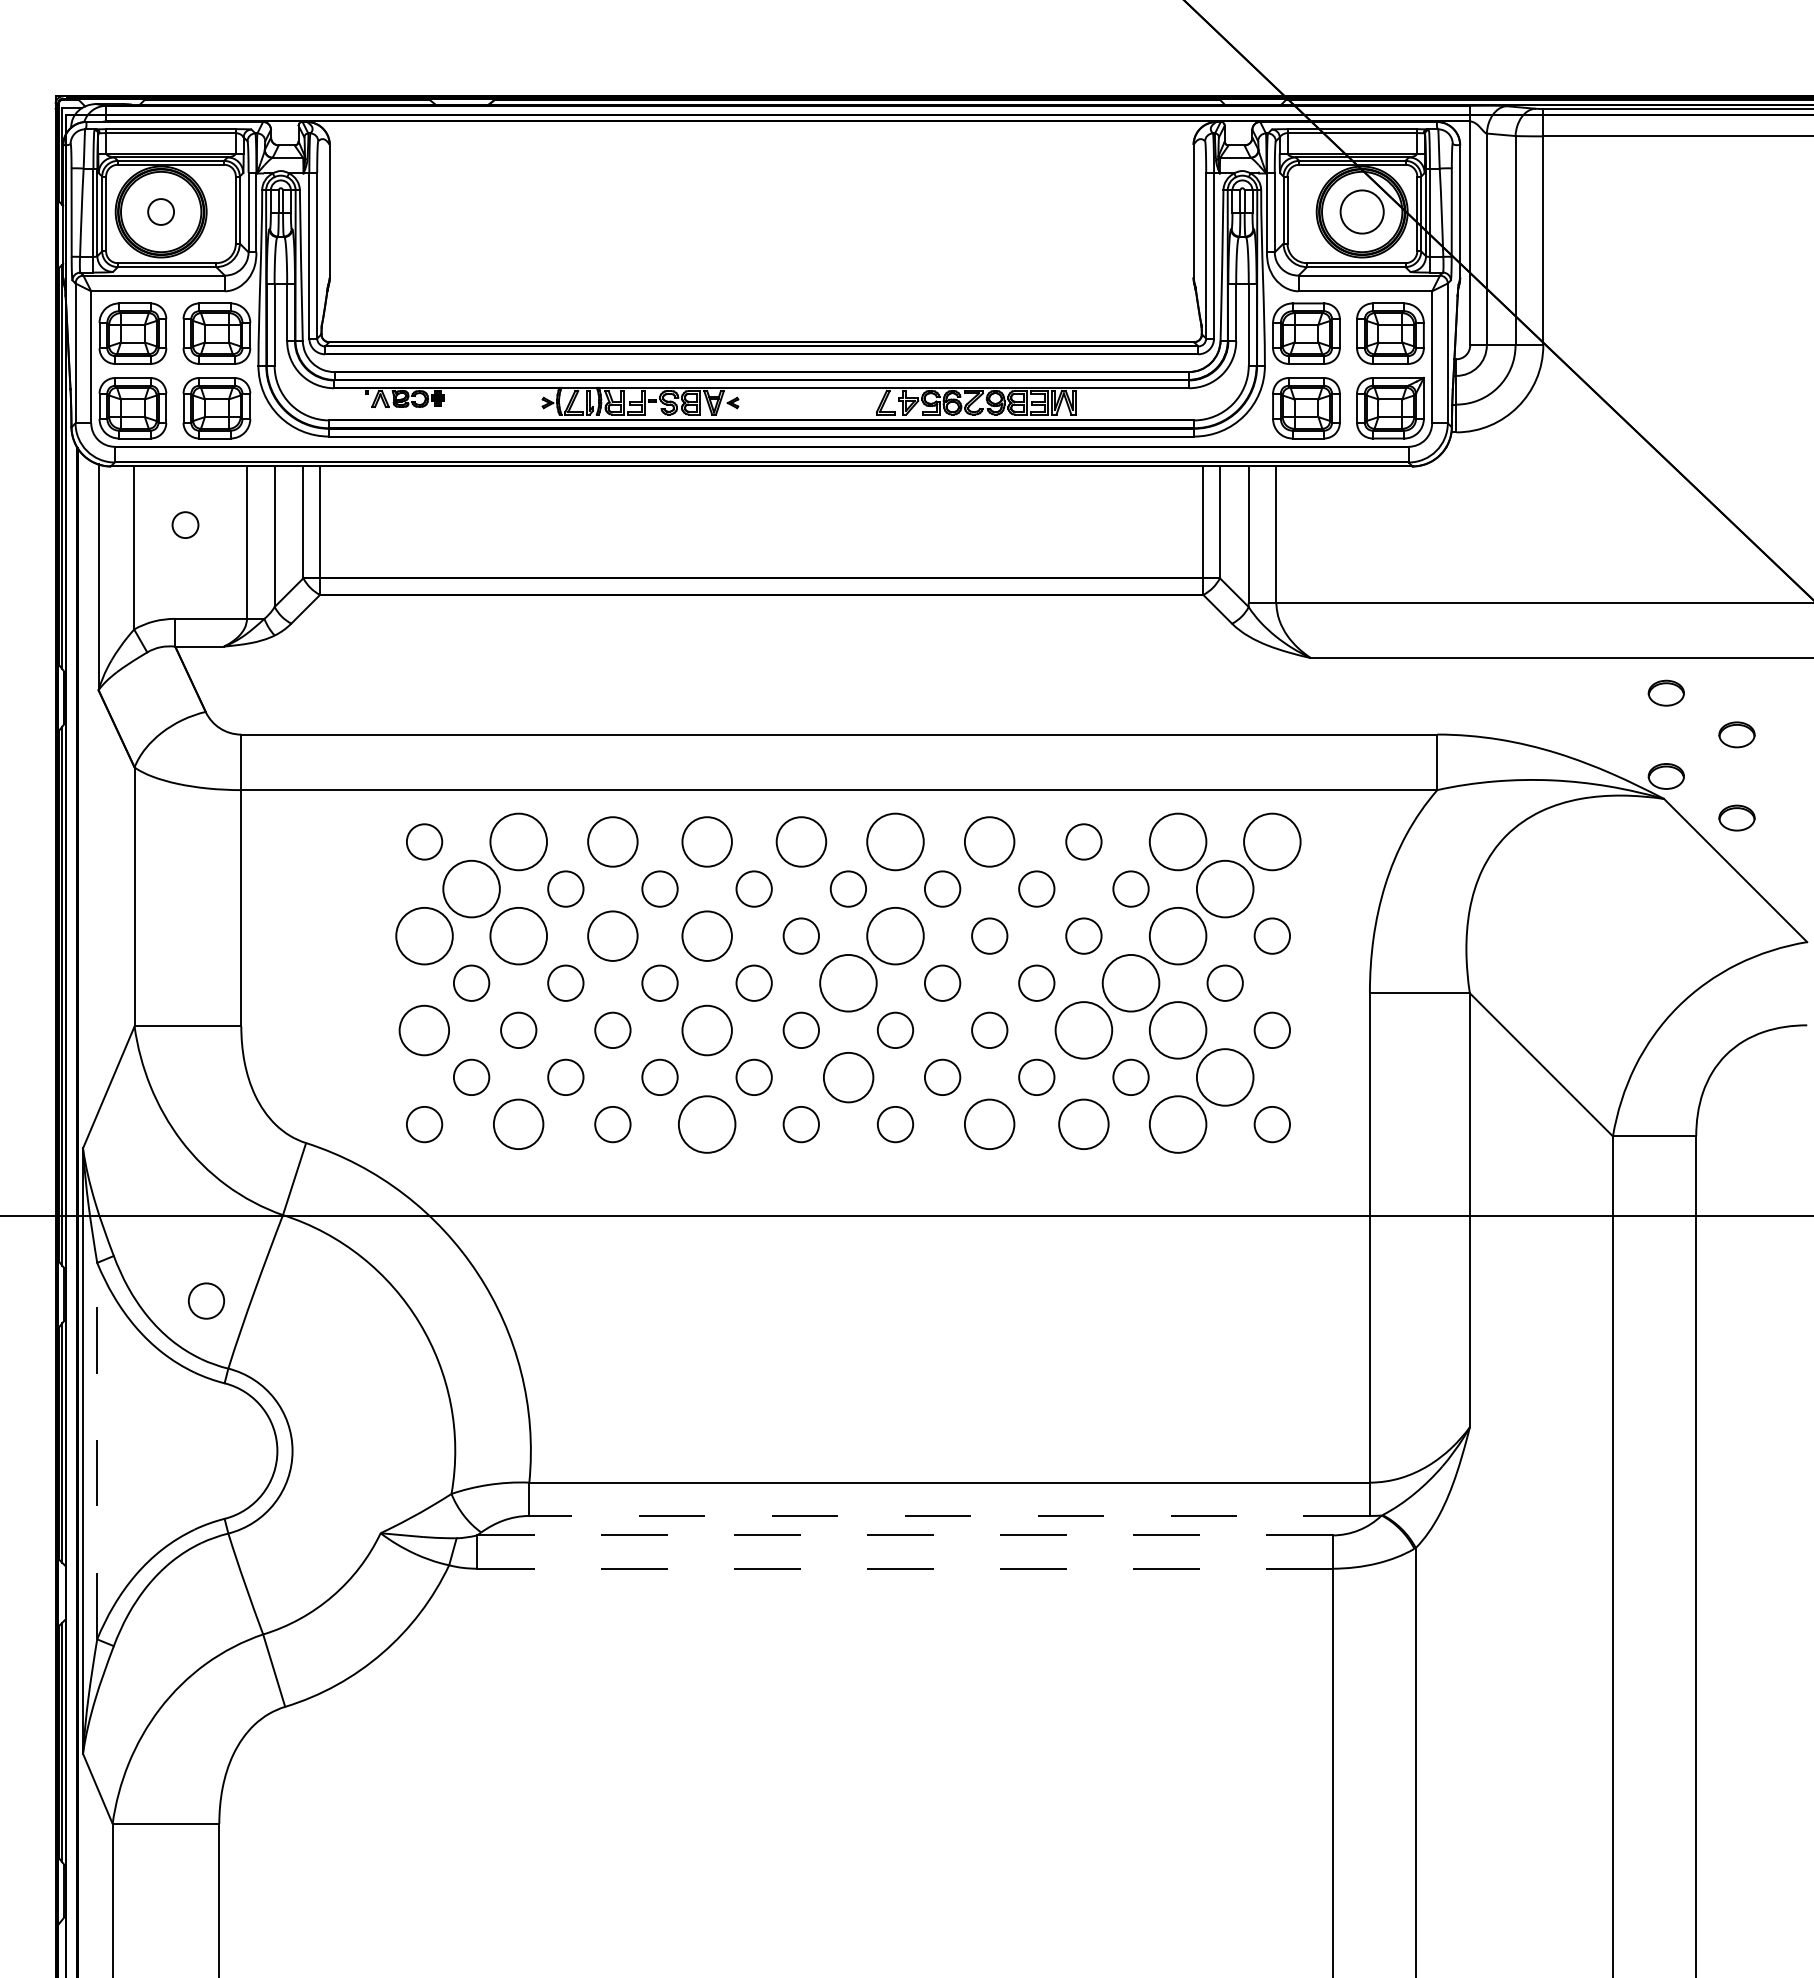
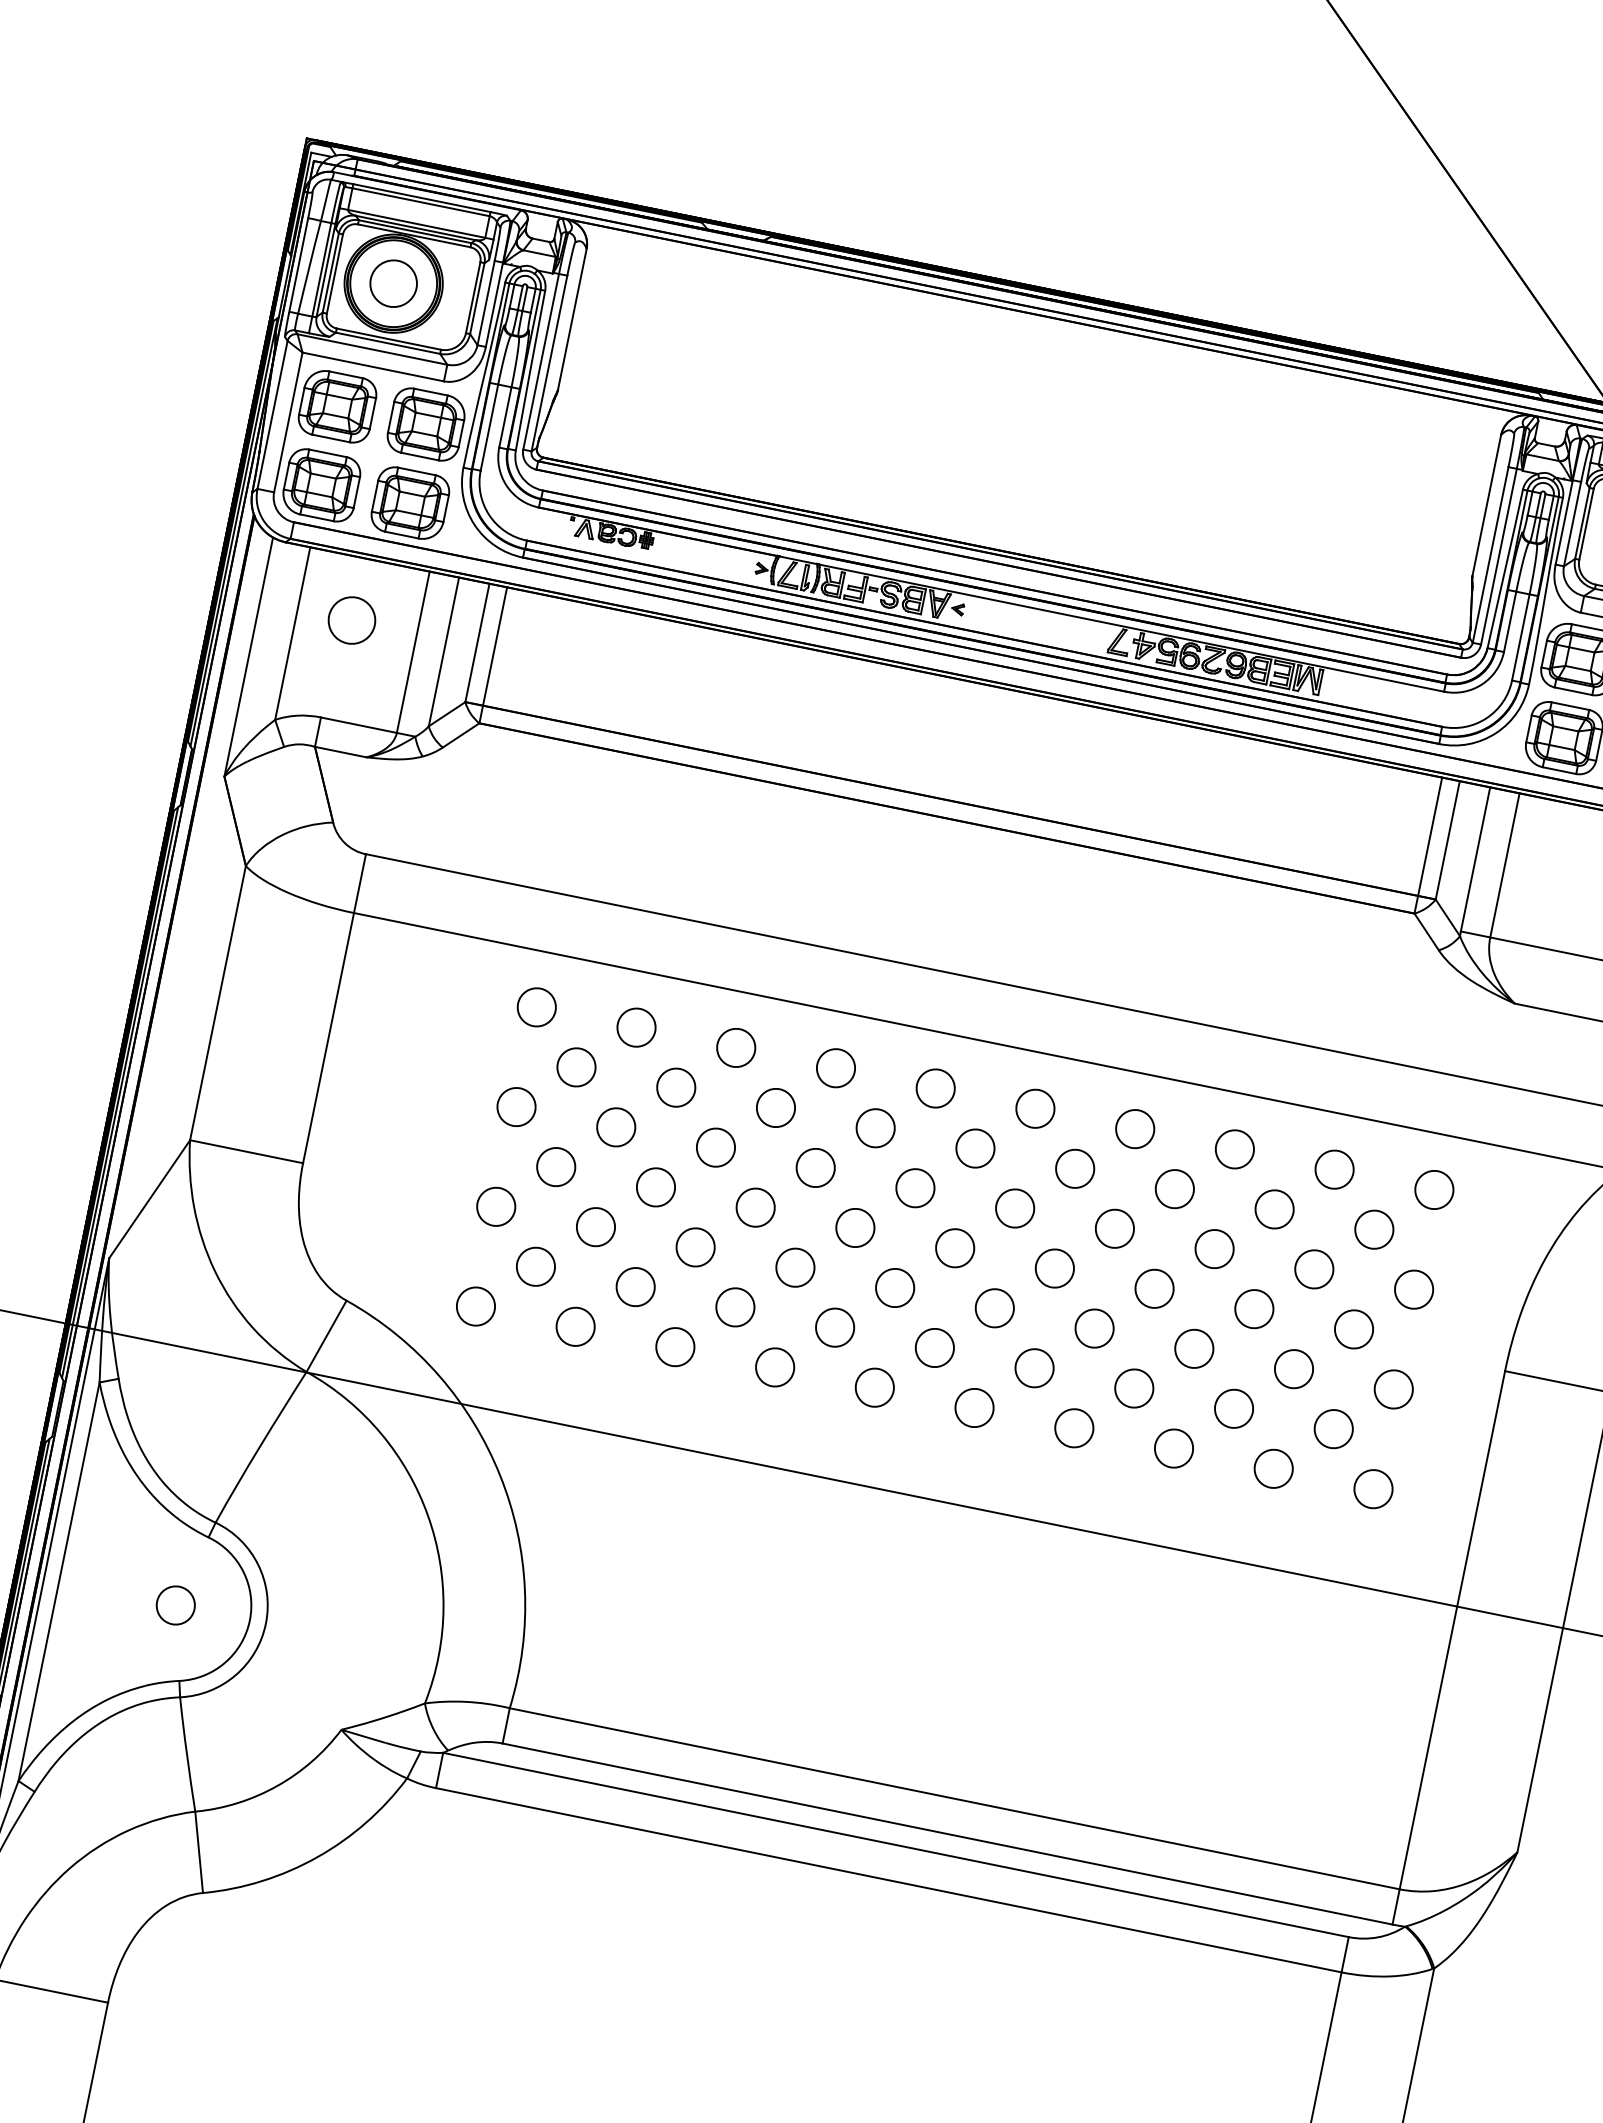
circle: (160, 211) -> (393, 283), size x1.67
circle: (185, 524) -> (352, 619), size x1.67
circle: (518, 841) -> (636, 1027), size x0.62
circle: (612, 841) -> (735, 1047), size x0.71
circle: (706, 841) -> (835, 1067), size x0.71
circle: (800, 841) -> (934, 1087), size x0.71
circle: (895, 841) -> (1035, 1108), size x0.62
circle: (989, 841) -> (1135, 1128), size x0.71
circle: (1177, 841) -> (1334, 1169), size x0.62
circle: (1272, 841) -> (1434, 1189), size x0.62
circle: (471, 888) -> (576, 1066), size x0.62
circle: (1224, 888) -> (1373, 1228), size x0.62
circle: (424, 935) -> (516, 1106), size x0.62
circle: (518, 935) -> (616, 1126), size x0.62
circle: (612, 935) -> (715, 1146), size x0.71
circle: (706, 935) -> (815, 1167), size x0.71
circle: (895, 935) -> (1015, 1207), size x0.62
circle: (1177, 935) -> (1313, 1268), size x0.62
circle: (848, 982) -> (955, 1247), size x0.62
circle: (1130, 982) -> (1253, 1308), size x0.62
circle: (424, 1029) -> (496, 1205), size x0.71
circle: (706, 1029) -> (794, 1266), size x0.71
circle: (1083, 1030) -> (1193, 1348), size x0.62
circle: (1177, 1030) -> (1293, 1369), size x0.62
circle: (847, 1076) -> (934, 1346), size x0.71
circle: (1224, 1077) -> (1333, 1429), size x0.62
circle: (518, 1124) -> (575, 1326), size x0.71
circle: (706, 1124) -> (774, 1367), size x0.62
circle: (989, 1124) -> (1074, 1428), size x0.71
circle: (1083, 1124) -> (1173, 1448), size x0.71
circle: (1177, 1124) -> (1273, 1468), size x0.62
circle: (205, 1300) -> (174, 1604), moved
line: (97, 1450) -> (59, 1581), dashed -> solid
line: (949, 1515) -> (947, 1833), dashed -> solid
line: (904, 1535) -> (895, 1845), dashed -> solid
line: (904, 1568) -> (888, 1879), dashed -> solid

